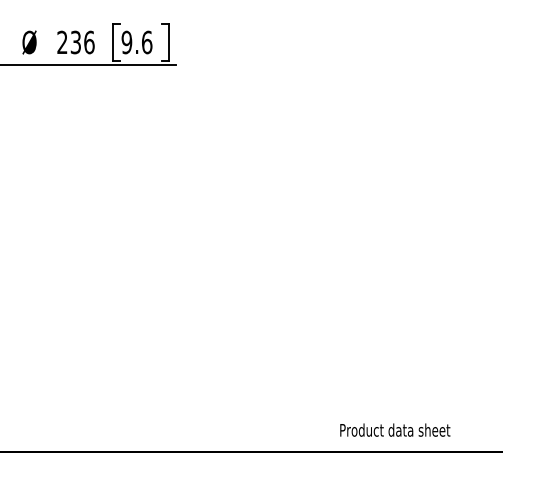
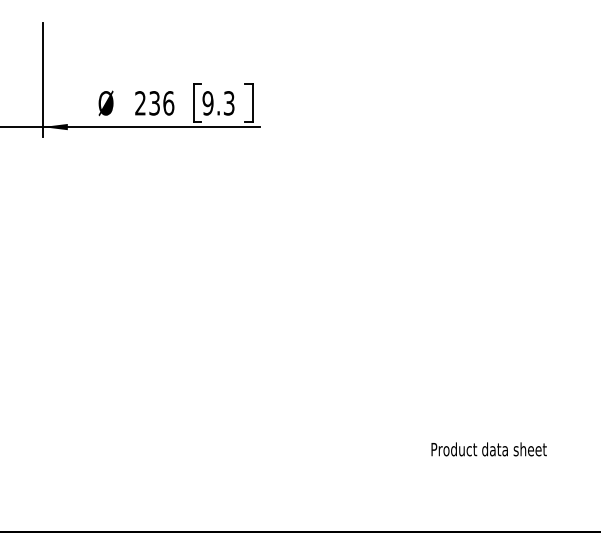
text: (146, 42) -> (228, 103), 9.6 -> 9.3
text: (394, 430) -> (488, 449), moved

